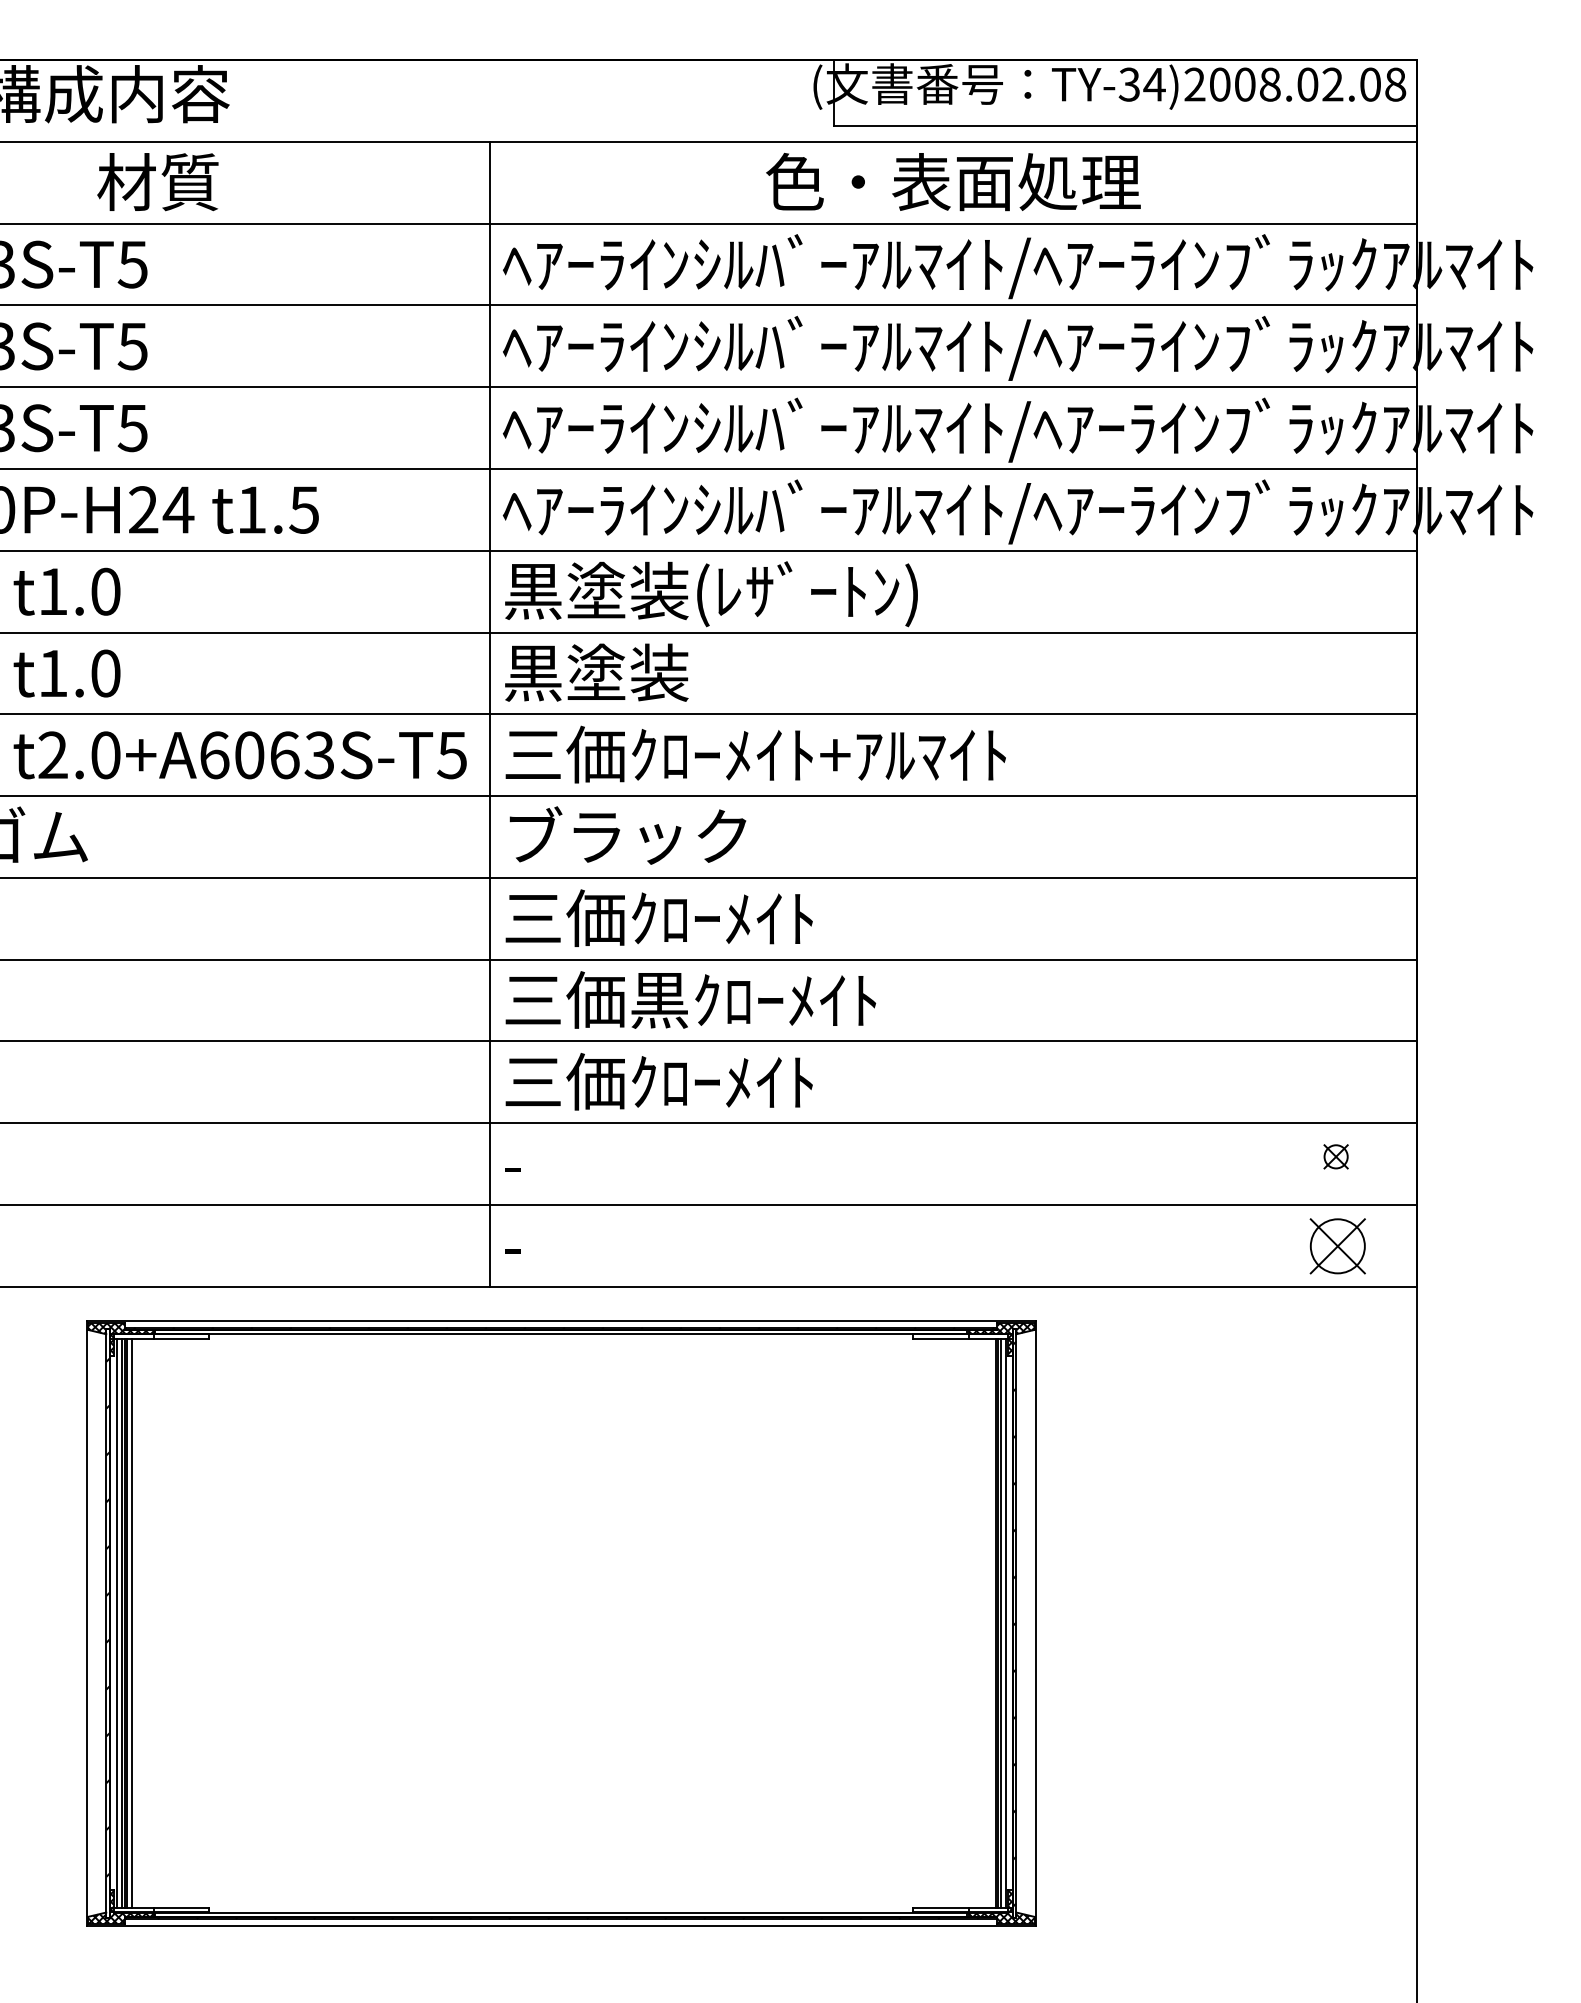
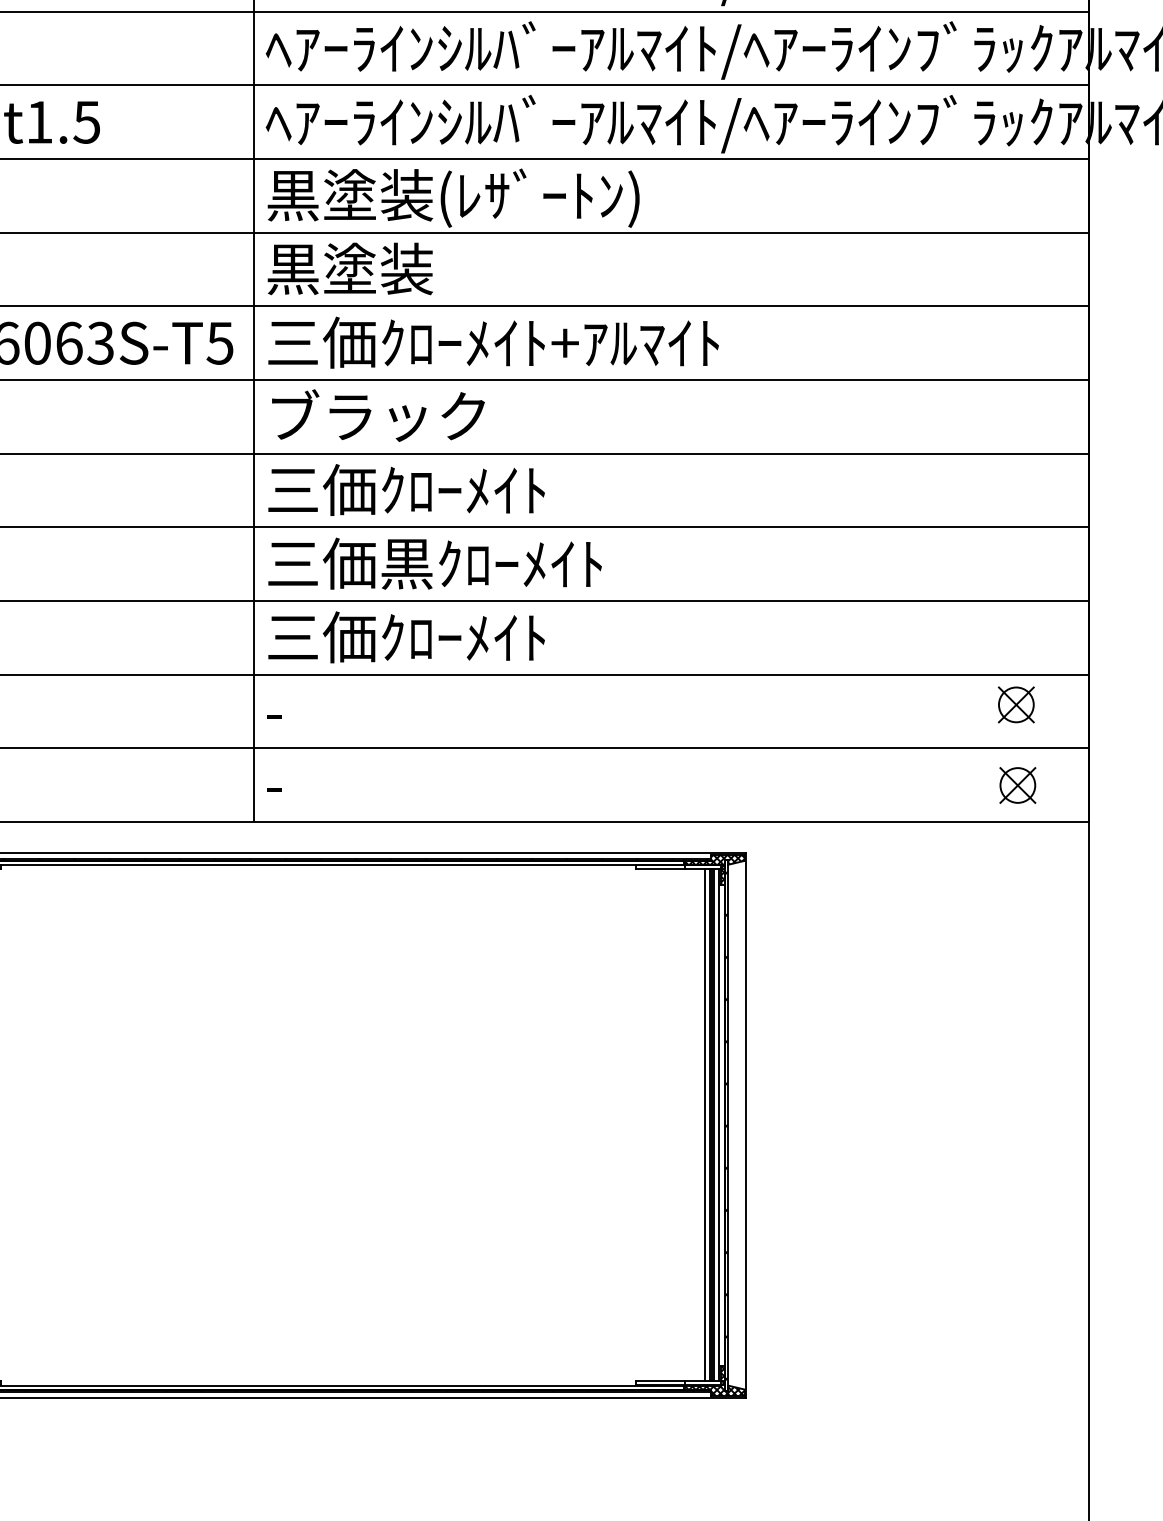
part: (1335, 1156) -> (1015, 704), size x1.67
part: (1337, 1245) -> (1017, 784), size x0.71
line: (990, 1622) -> (704, 1124), added

